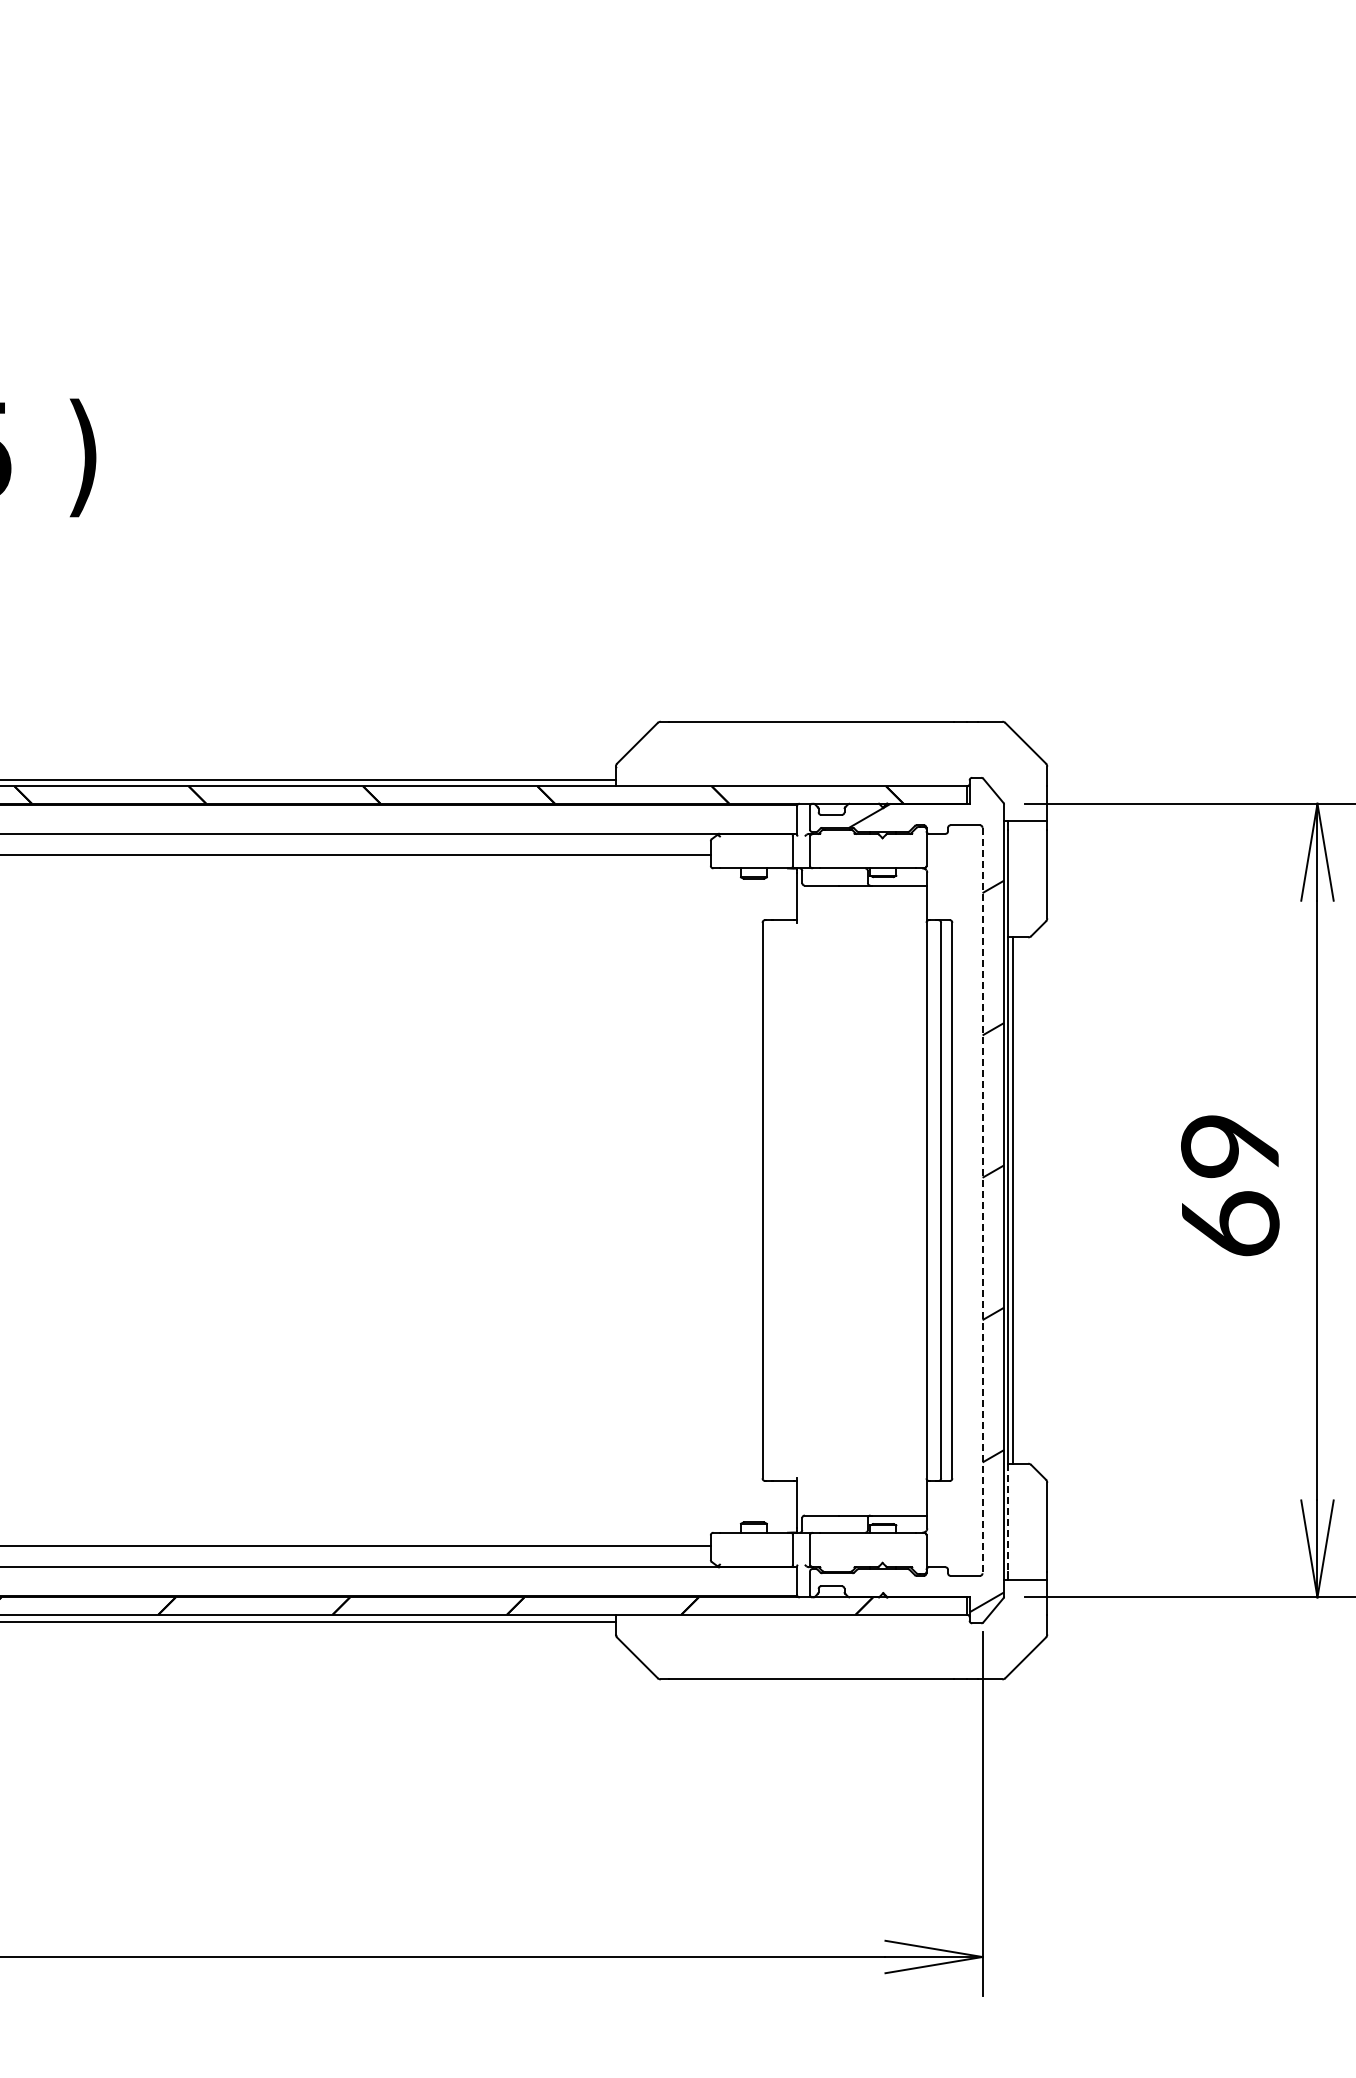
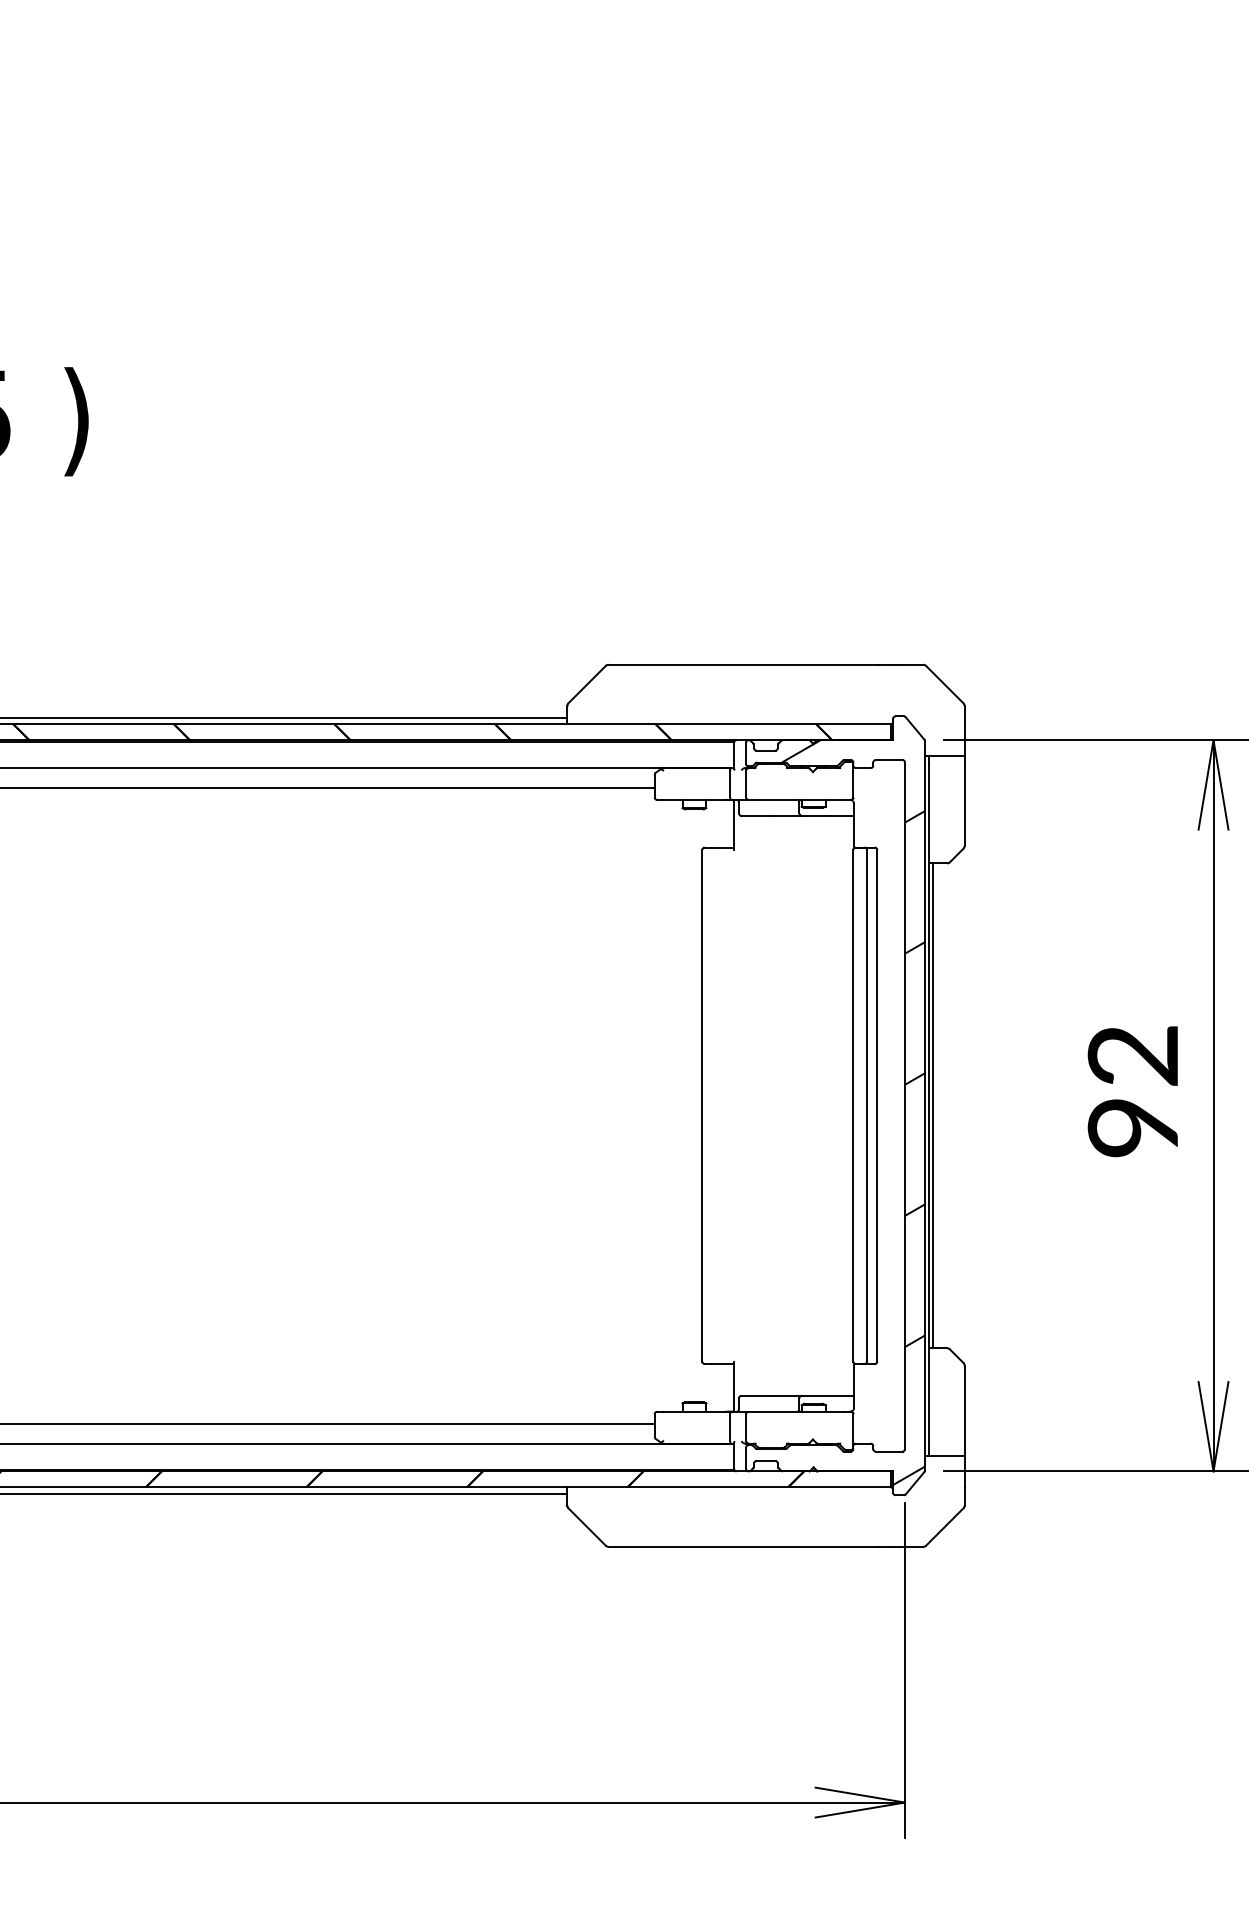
text: (1230, 1185) -> (1133, 1091), 69 -> 92
line: (982, 1200) -> (904, 1105), dashed -> solid
line: (1008, 1517) -> (928, 1397), dashed -> solid

